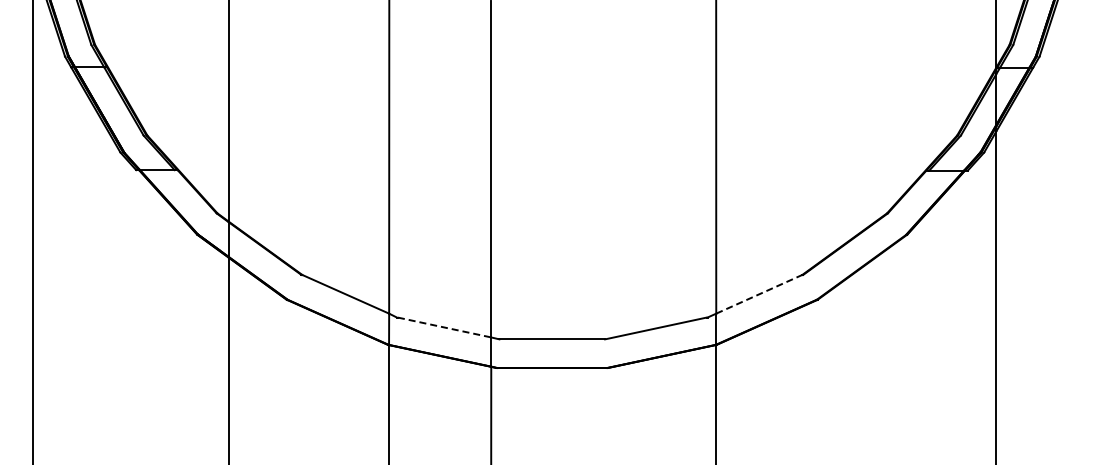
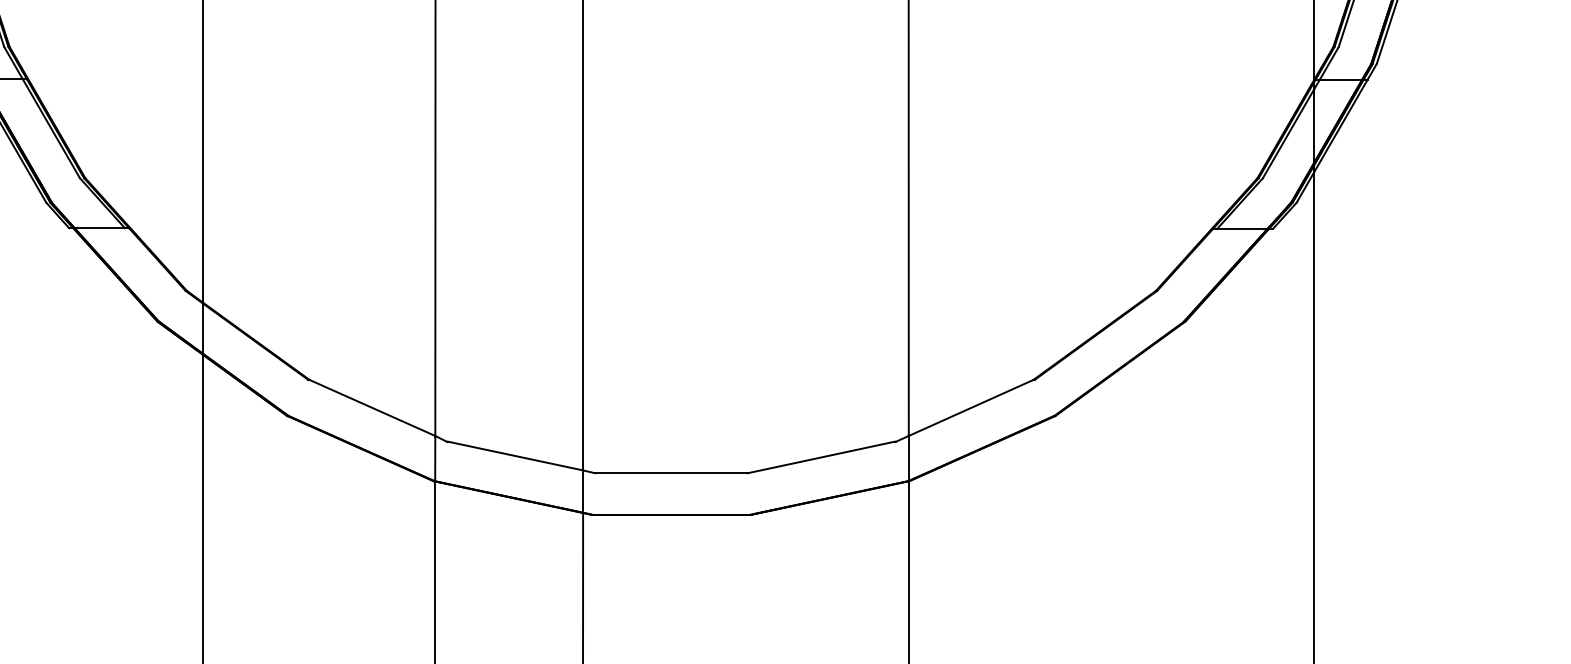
line: (759, 294) -> (971, 408), dashed -> solid
line: (444, 327) -> (515, 456), dashed -> solid

